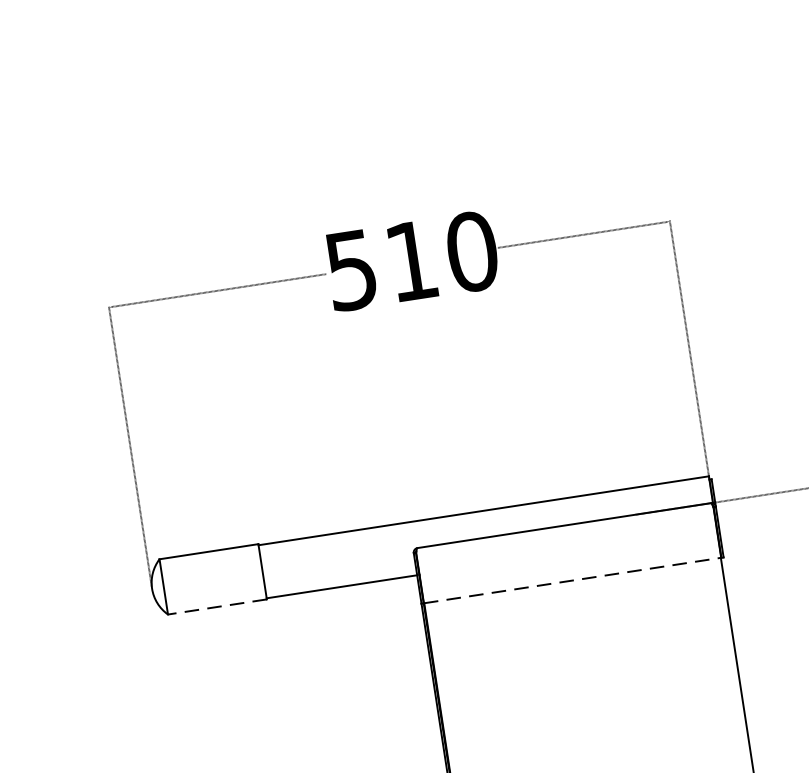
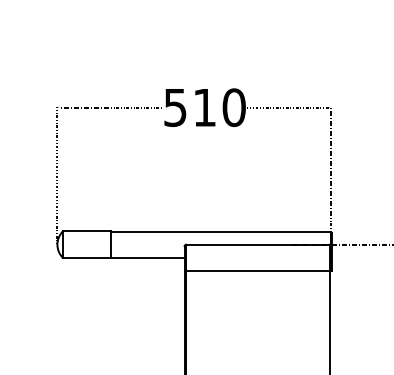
line: (573, 580) -> (258, 271), dashed -> solid
line: (216, 608) -> (86, 258), dashed -> solid

